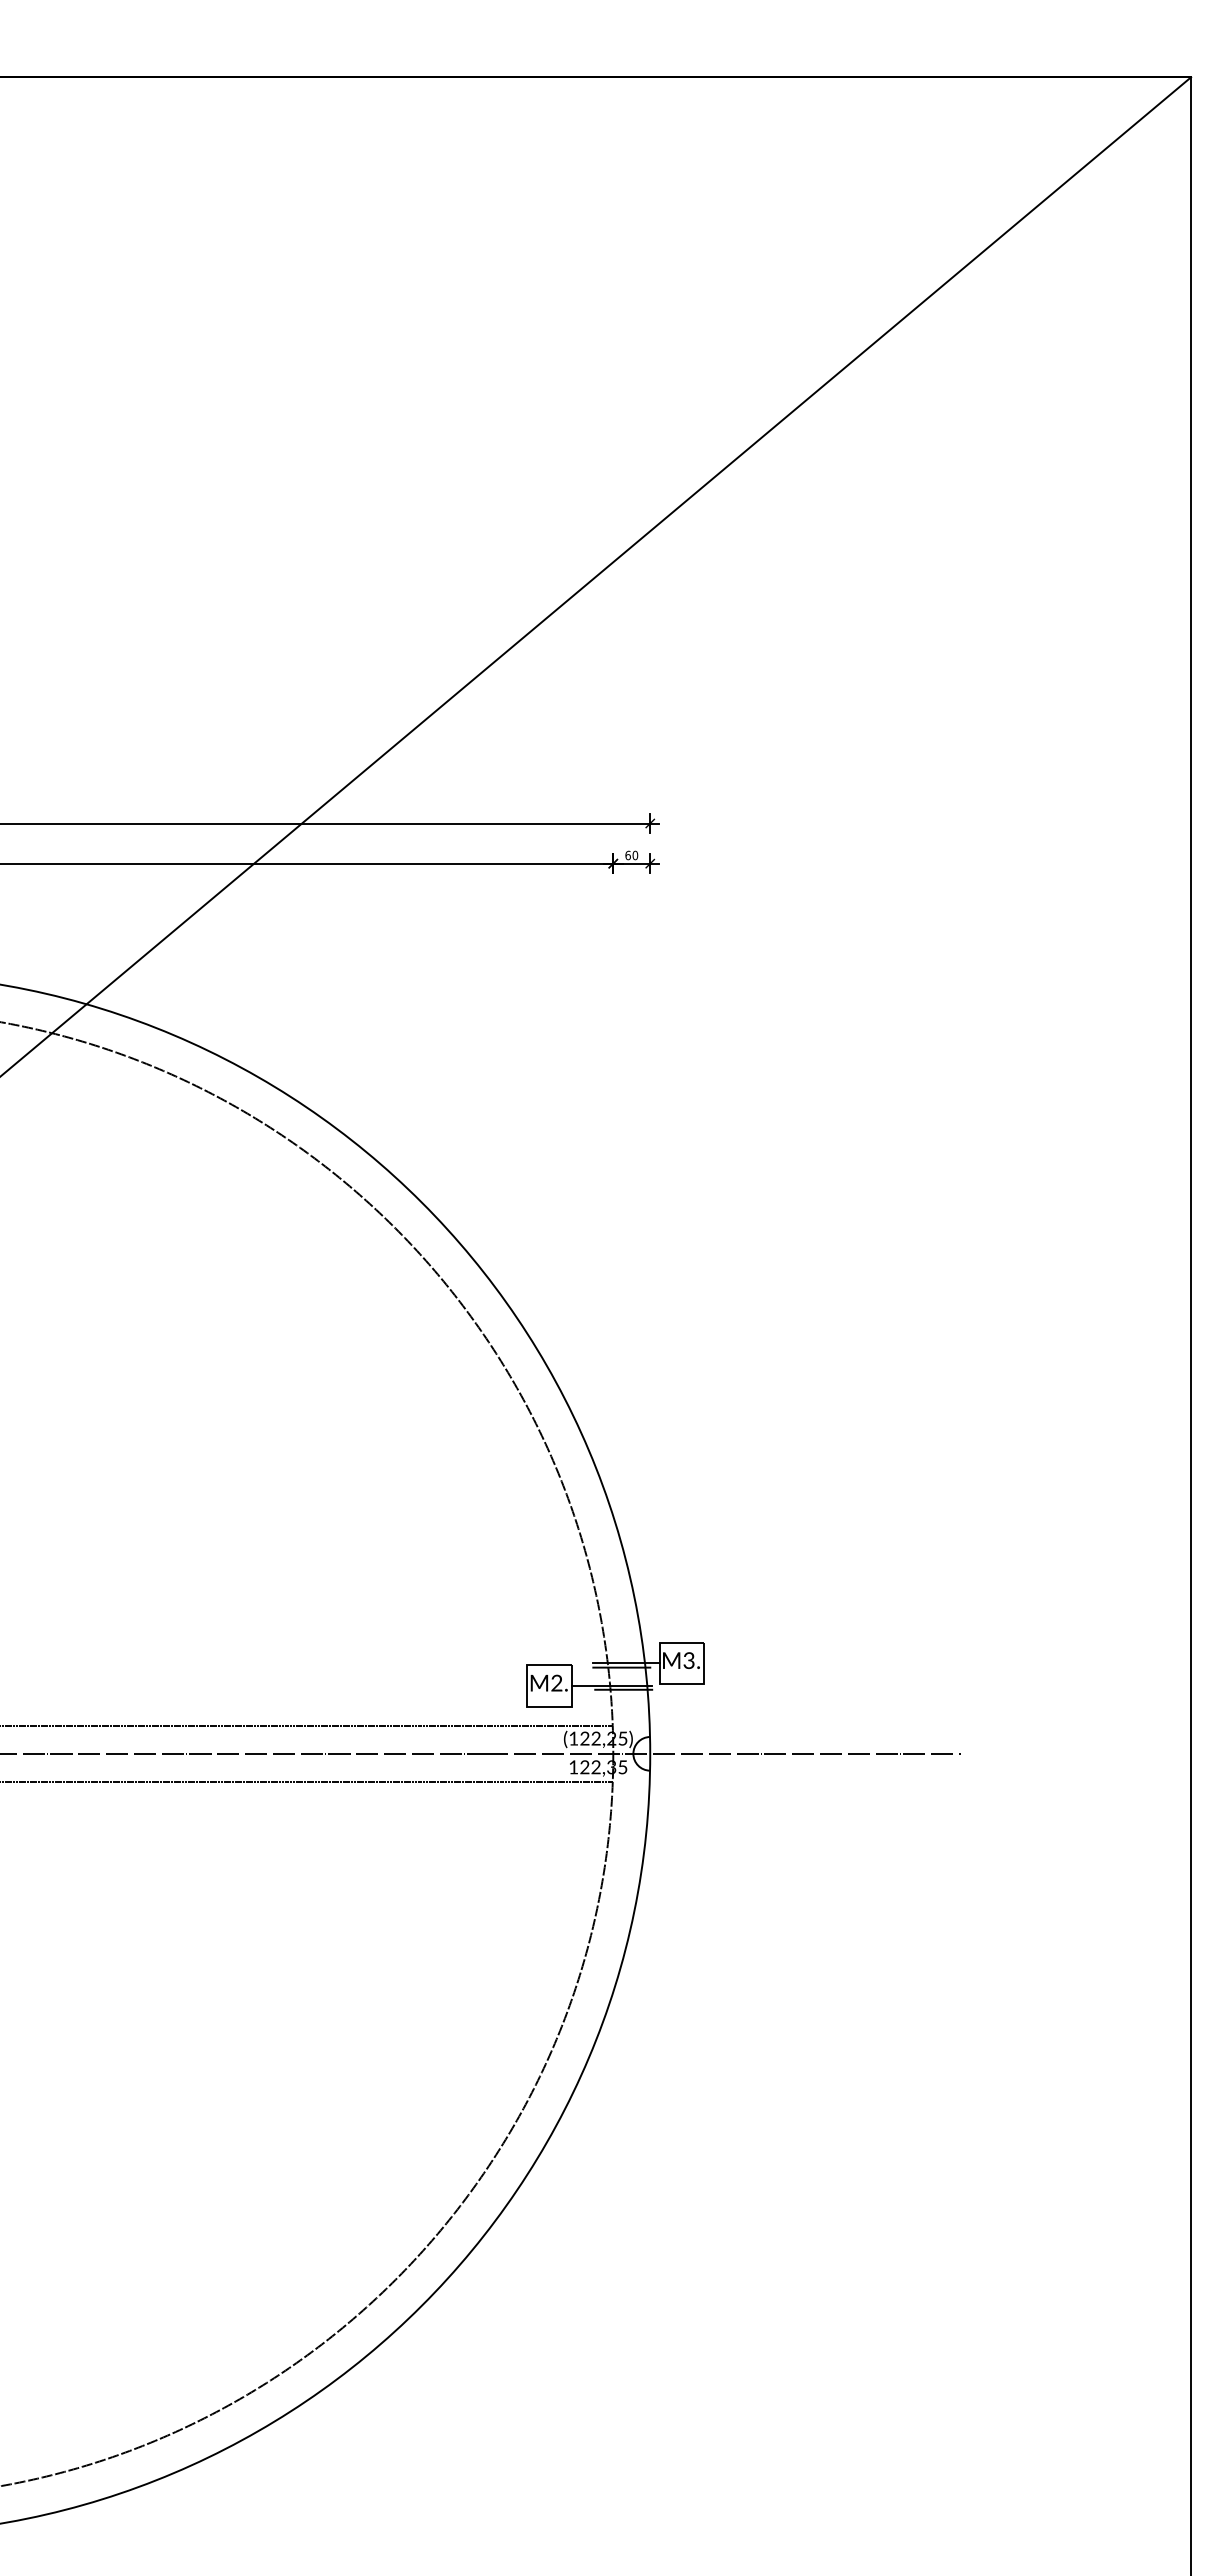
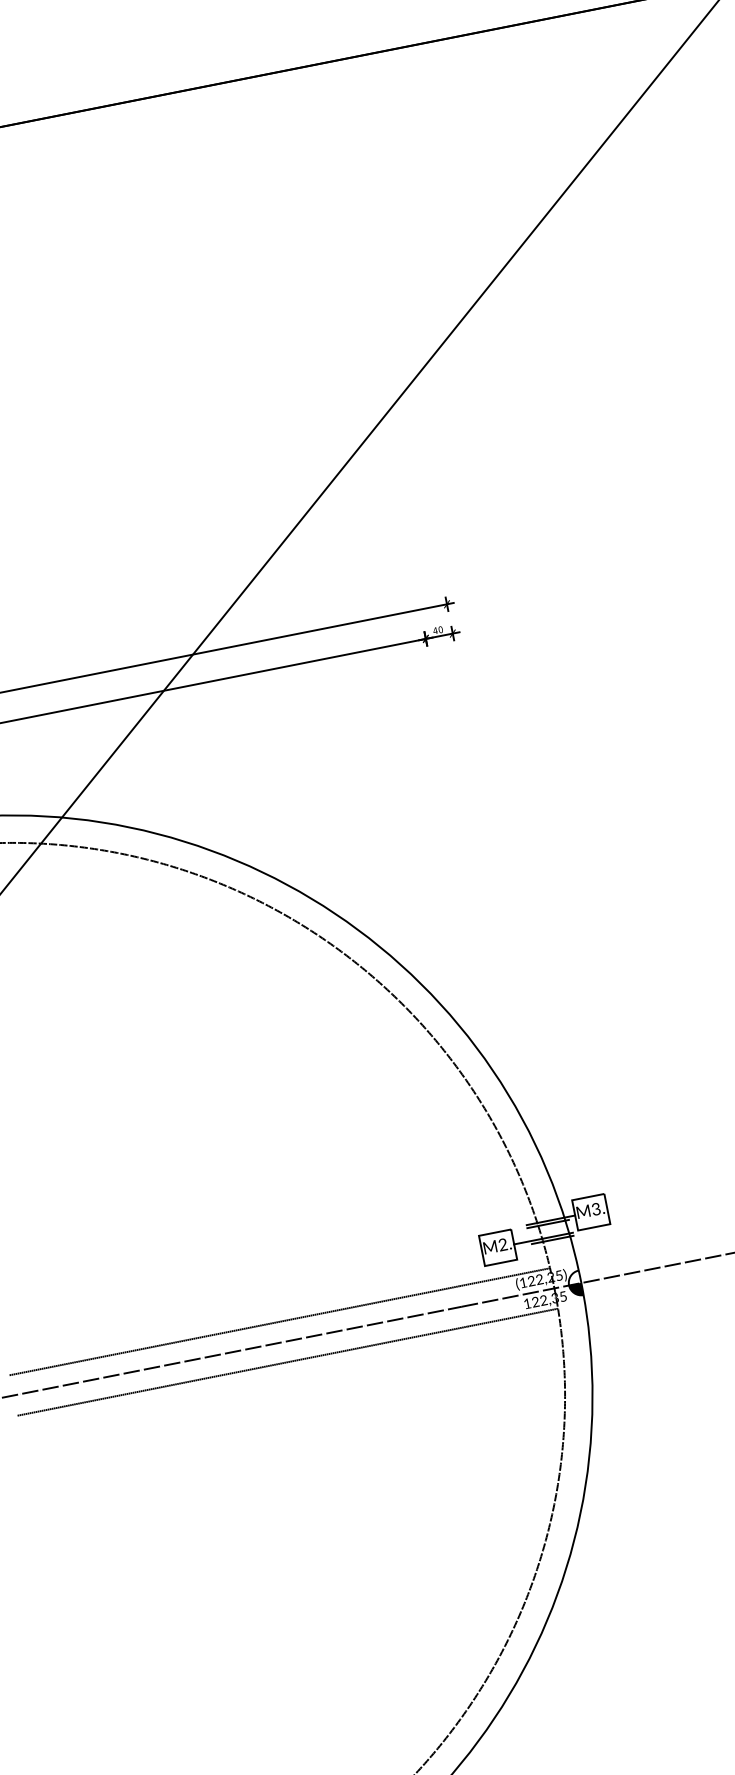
text: (628, 855) -> (435, 630), 60 -> 40
fill: (641, 1761) -> (576, 1289), added

